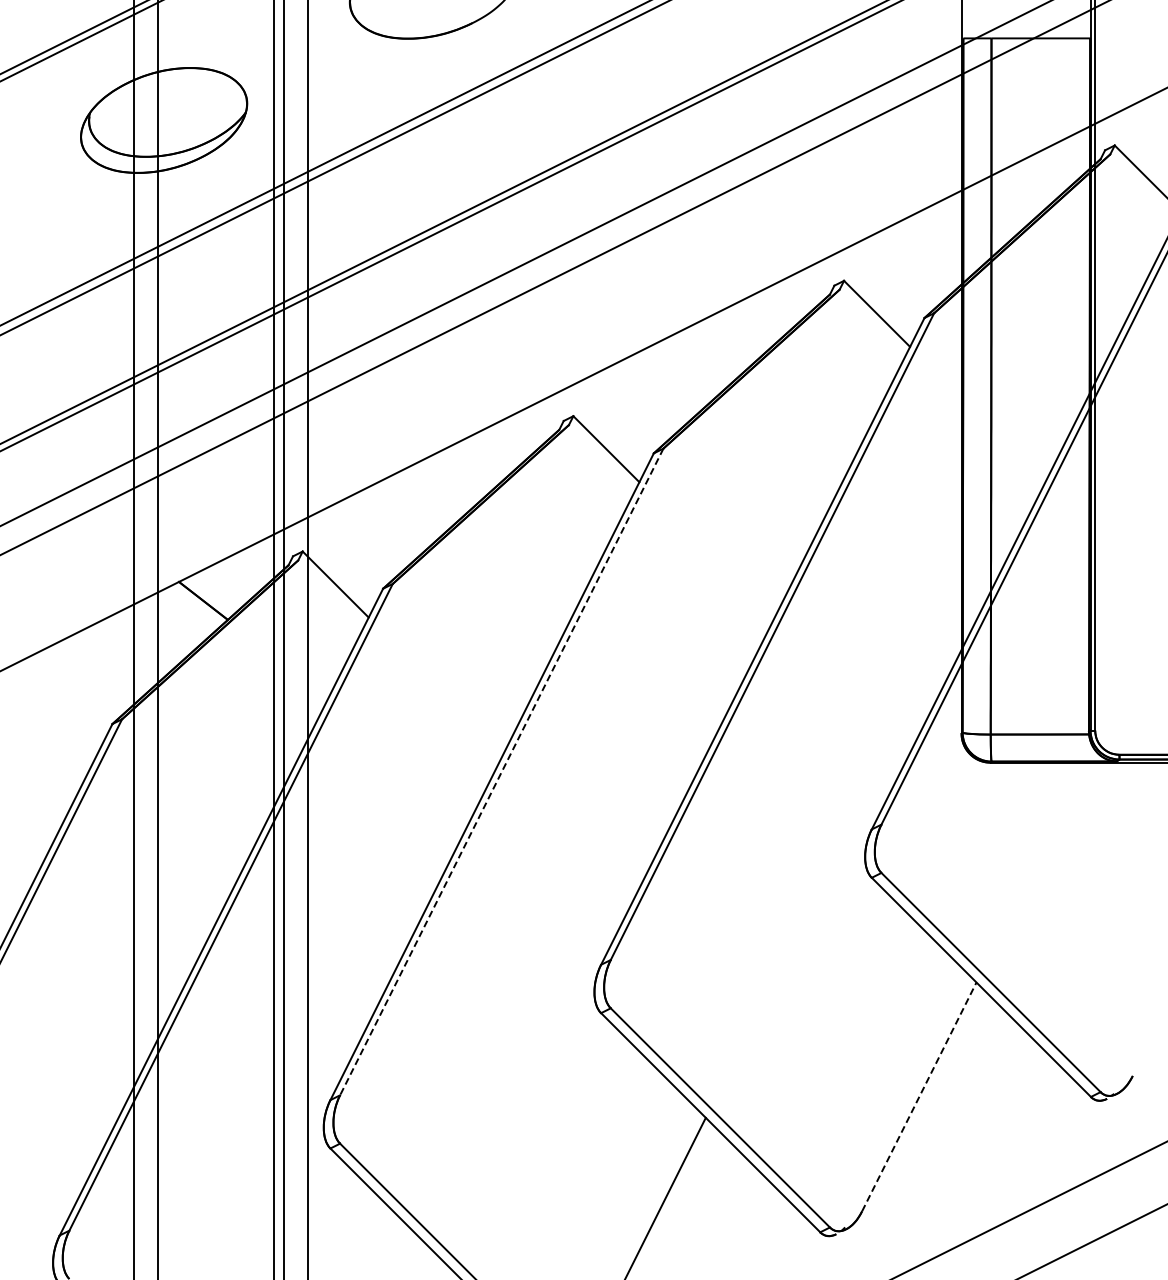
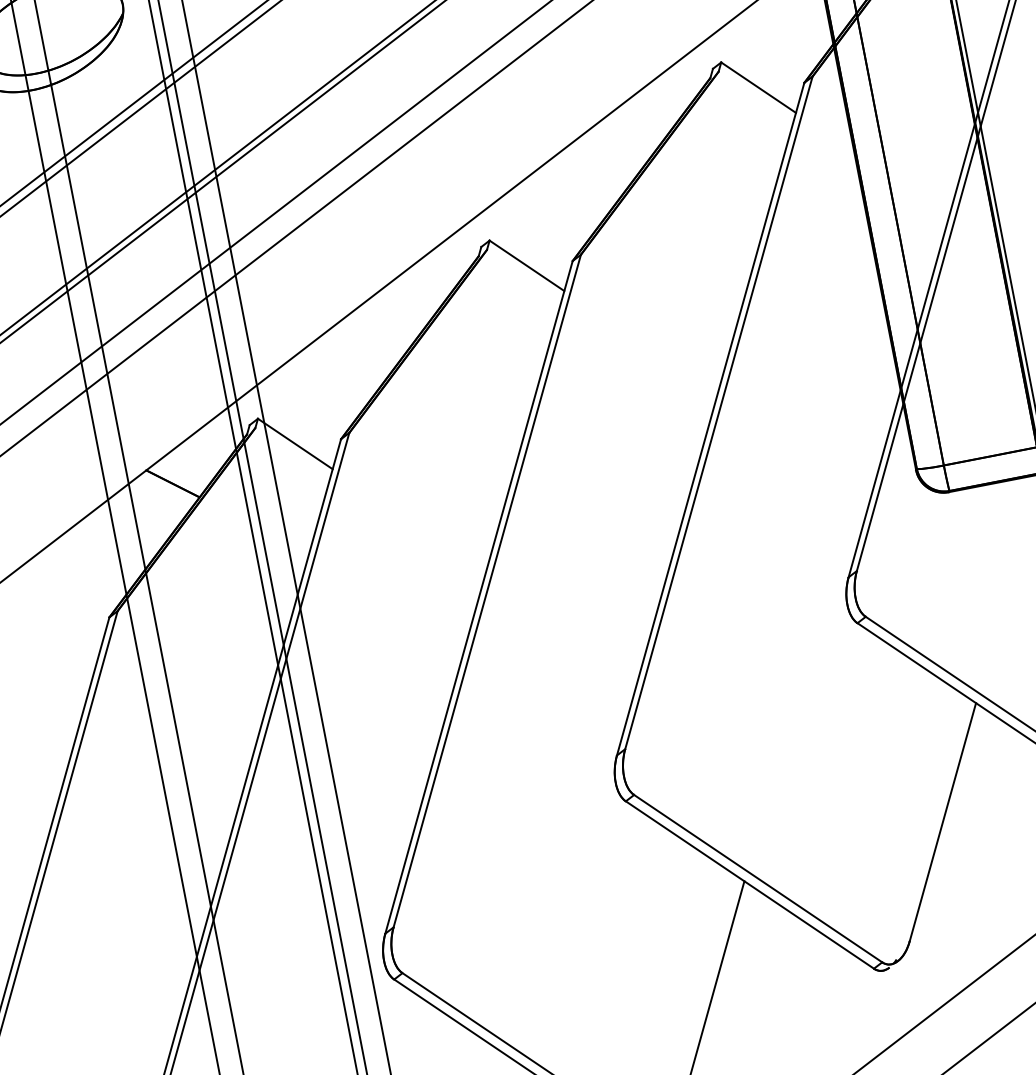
line: (501, 771) -> (486, 590), dashed -> solid
line: (919, 1096) -> (943, 821), dashed -> solid

